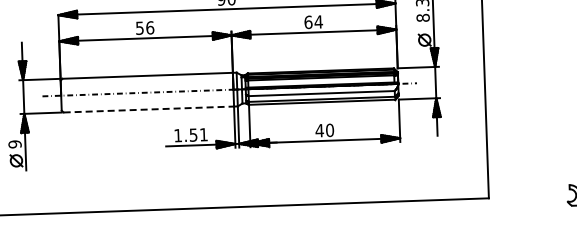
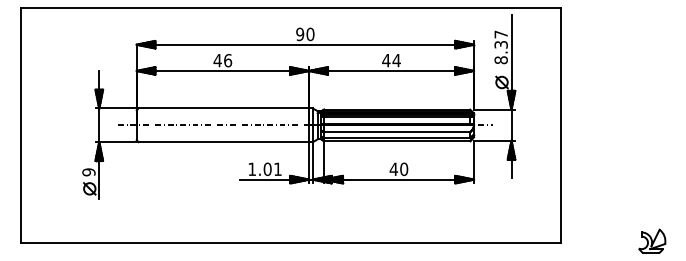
text: (308, 22) -> (386, 60), 64 -> 44
text: (139, 28) -> (217, 60), 56 -> 46
line: (149, 109) -> (224, 142), dashed -> solid
text: (193, 135) -> (267, 169), 1.51 -> 1.01

